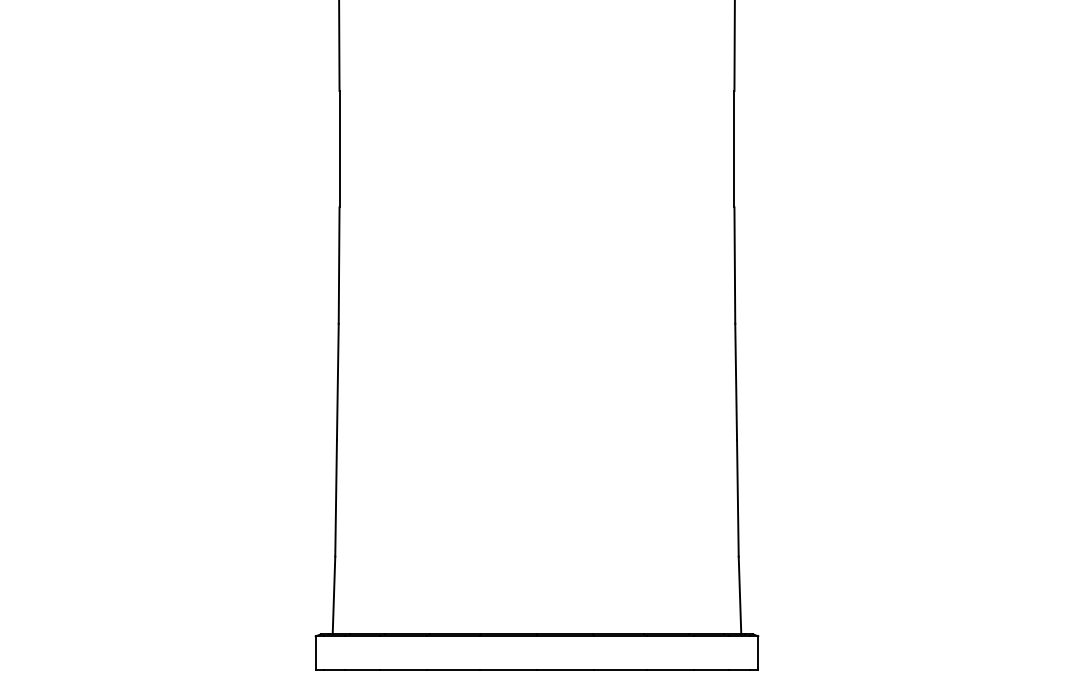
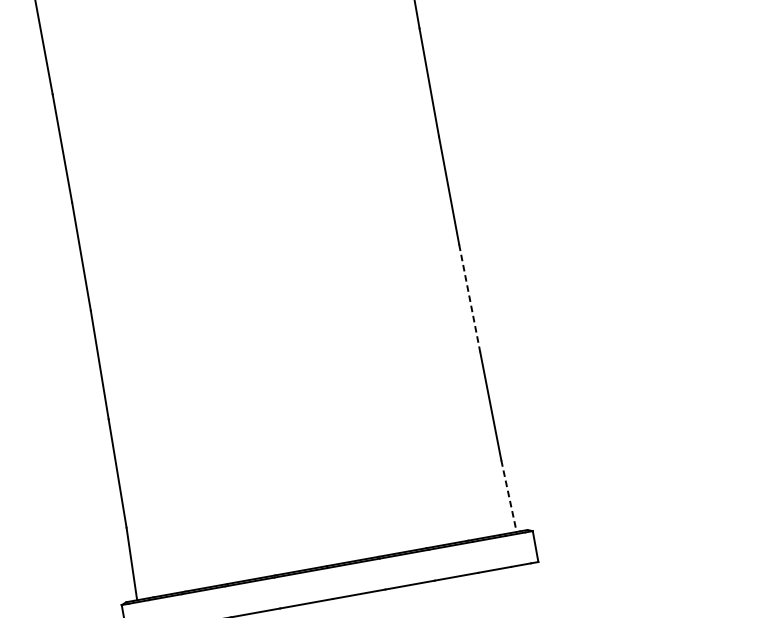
line: (736, 382) -> (470, 298), solid -> dashed
line: (739, 595) -> (508, 496), solid -> dashed

